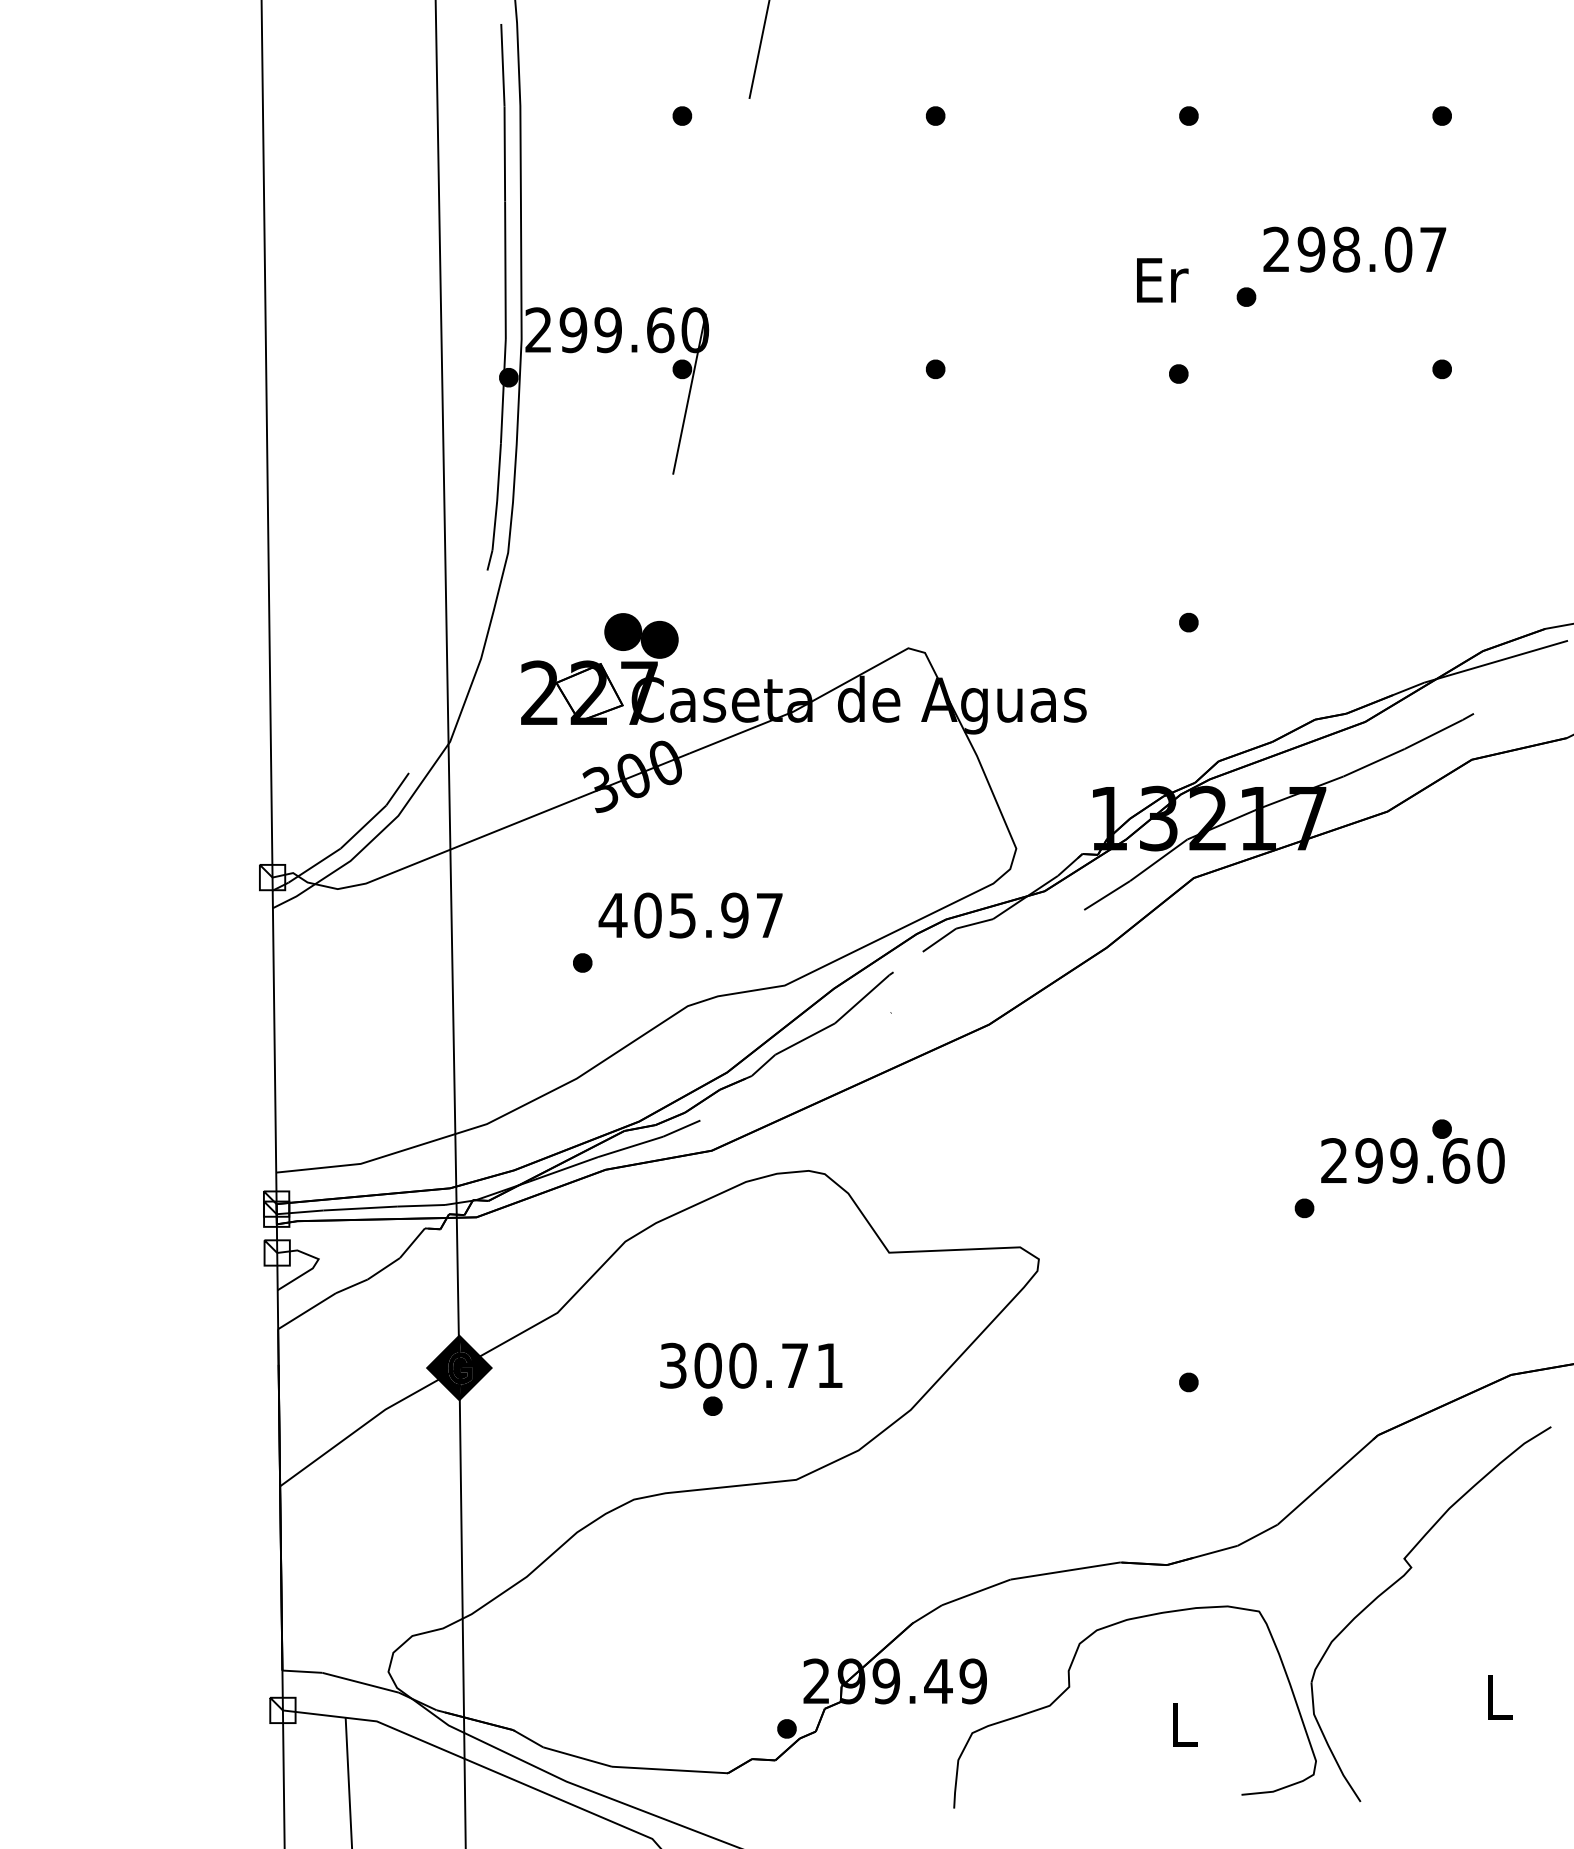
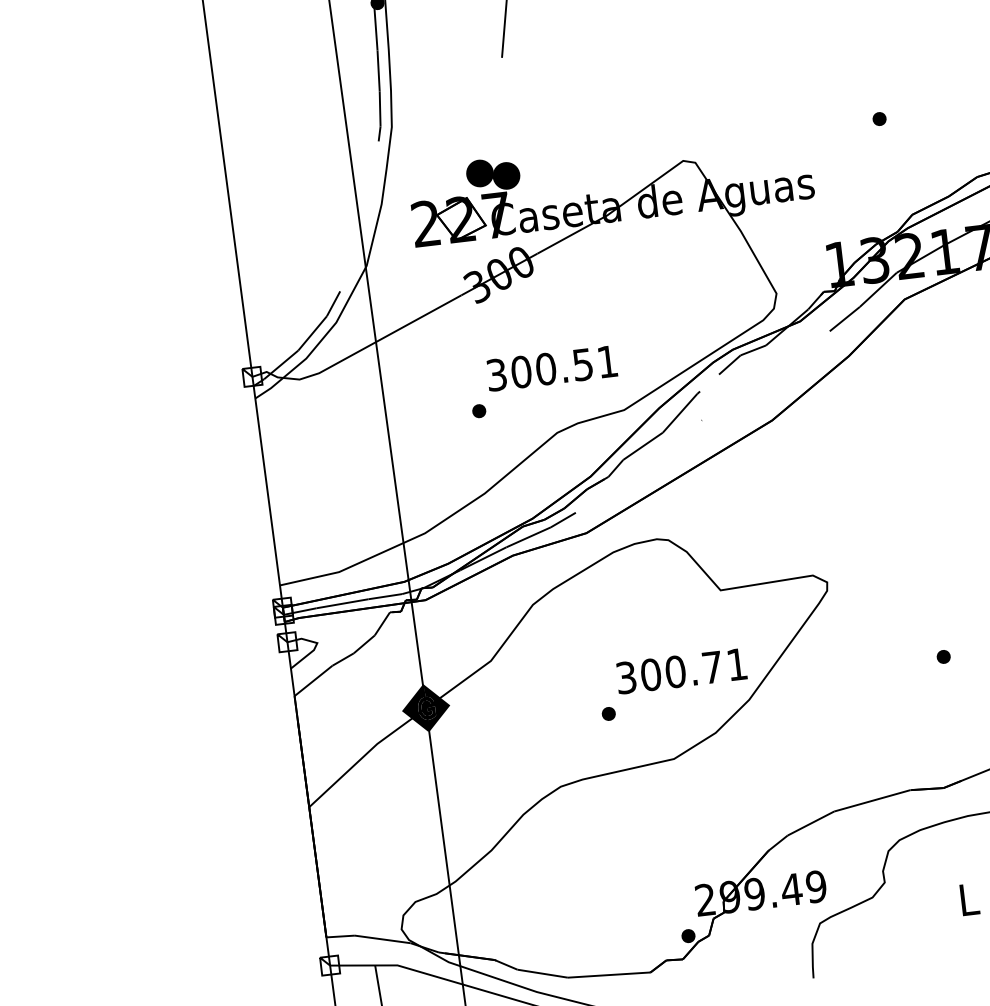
text: (690, 915) -> (551, 368), 405.97 -> 300.51
text: (751, 1365) -> (681, 670), moved

